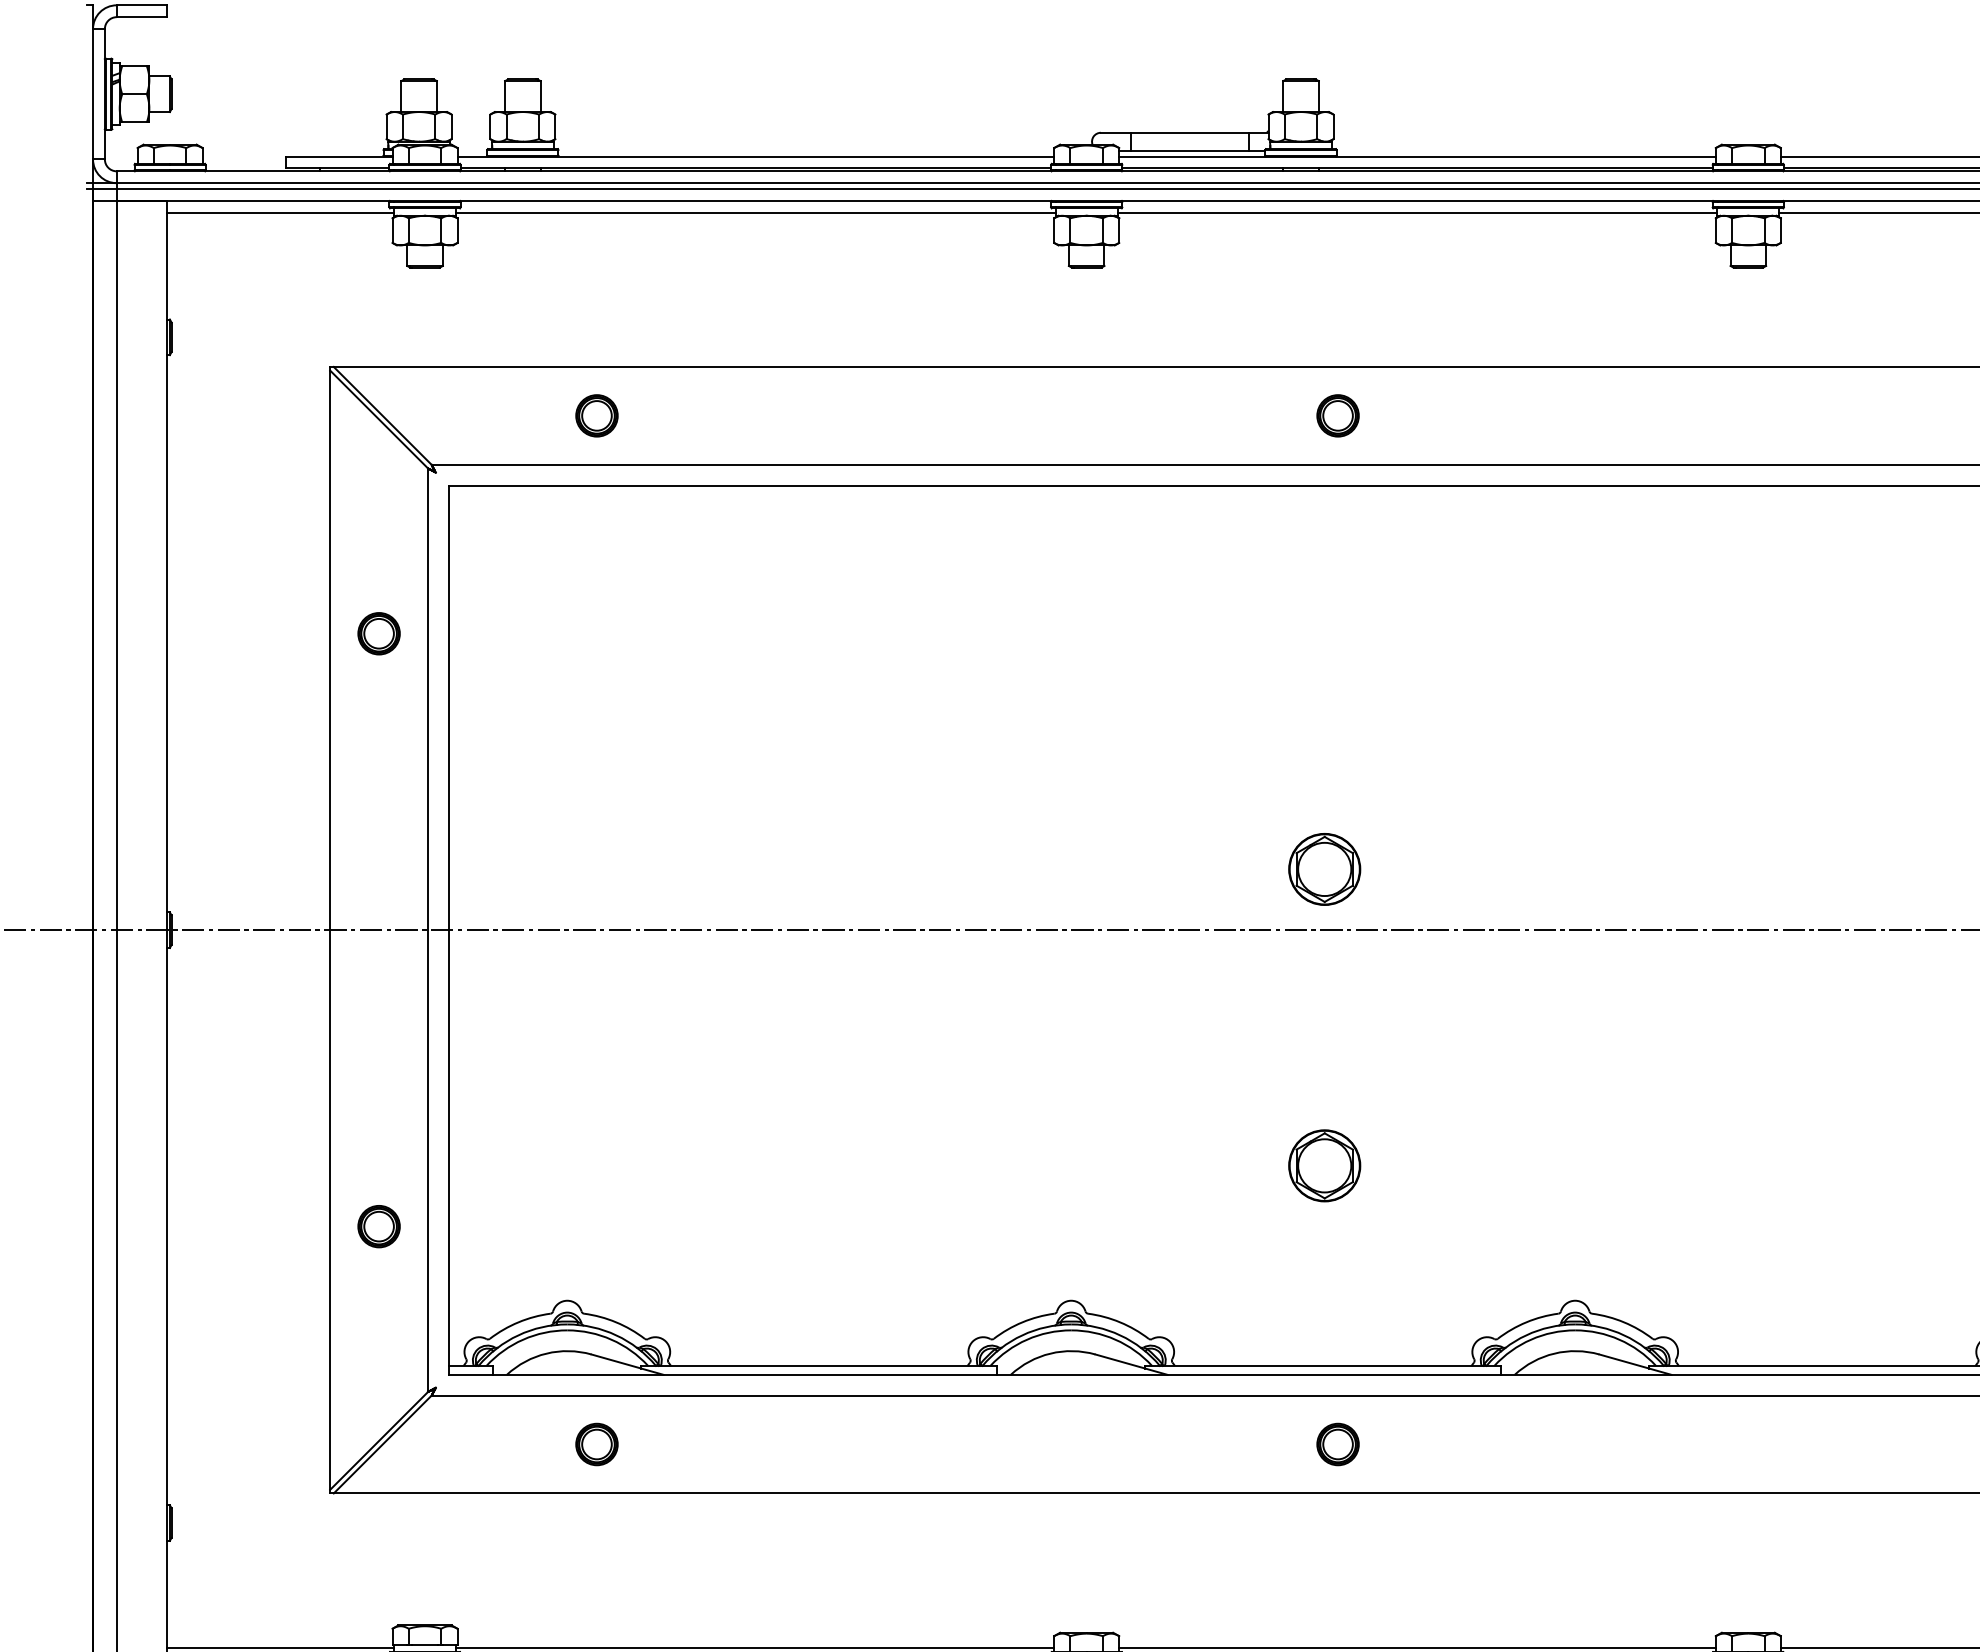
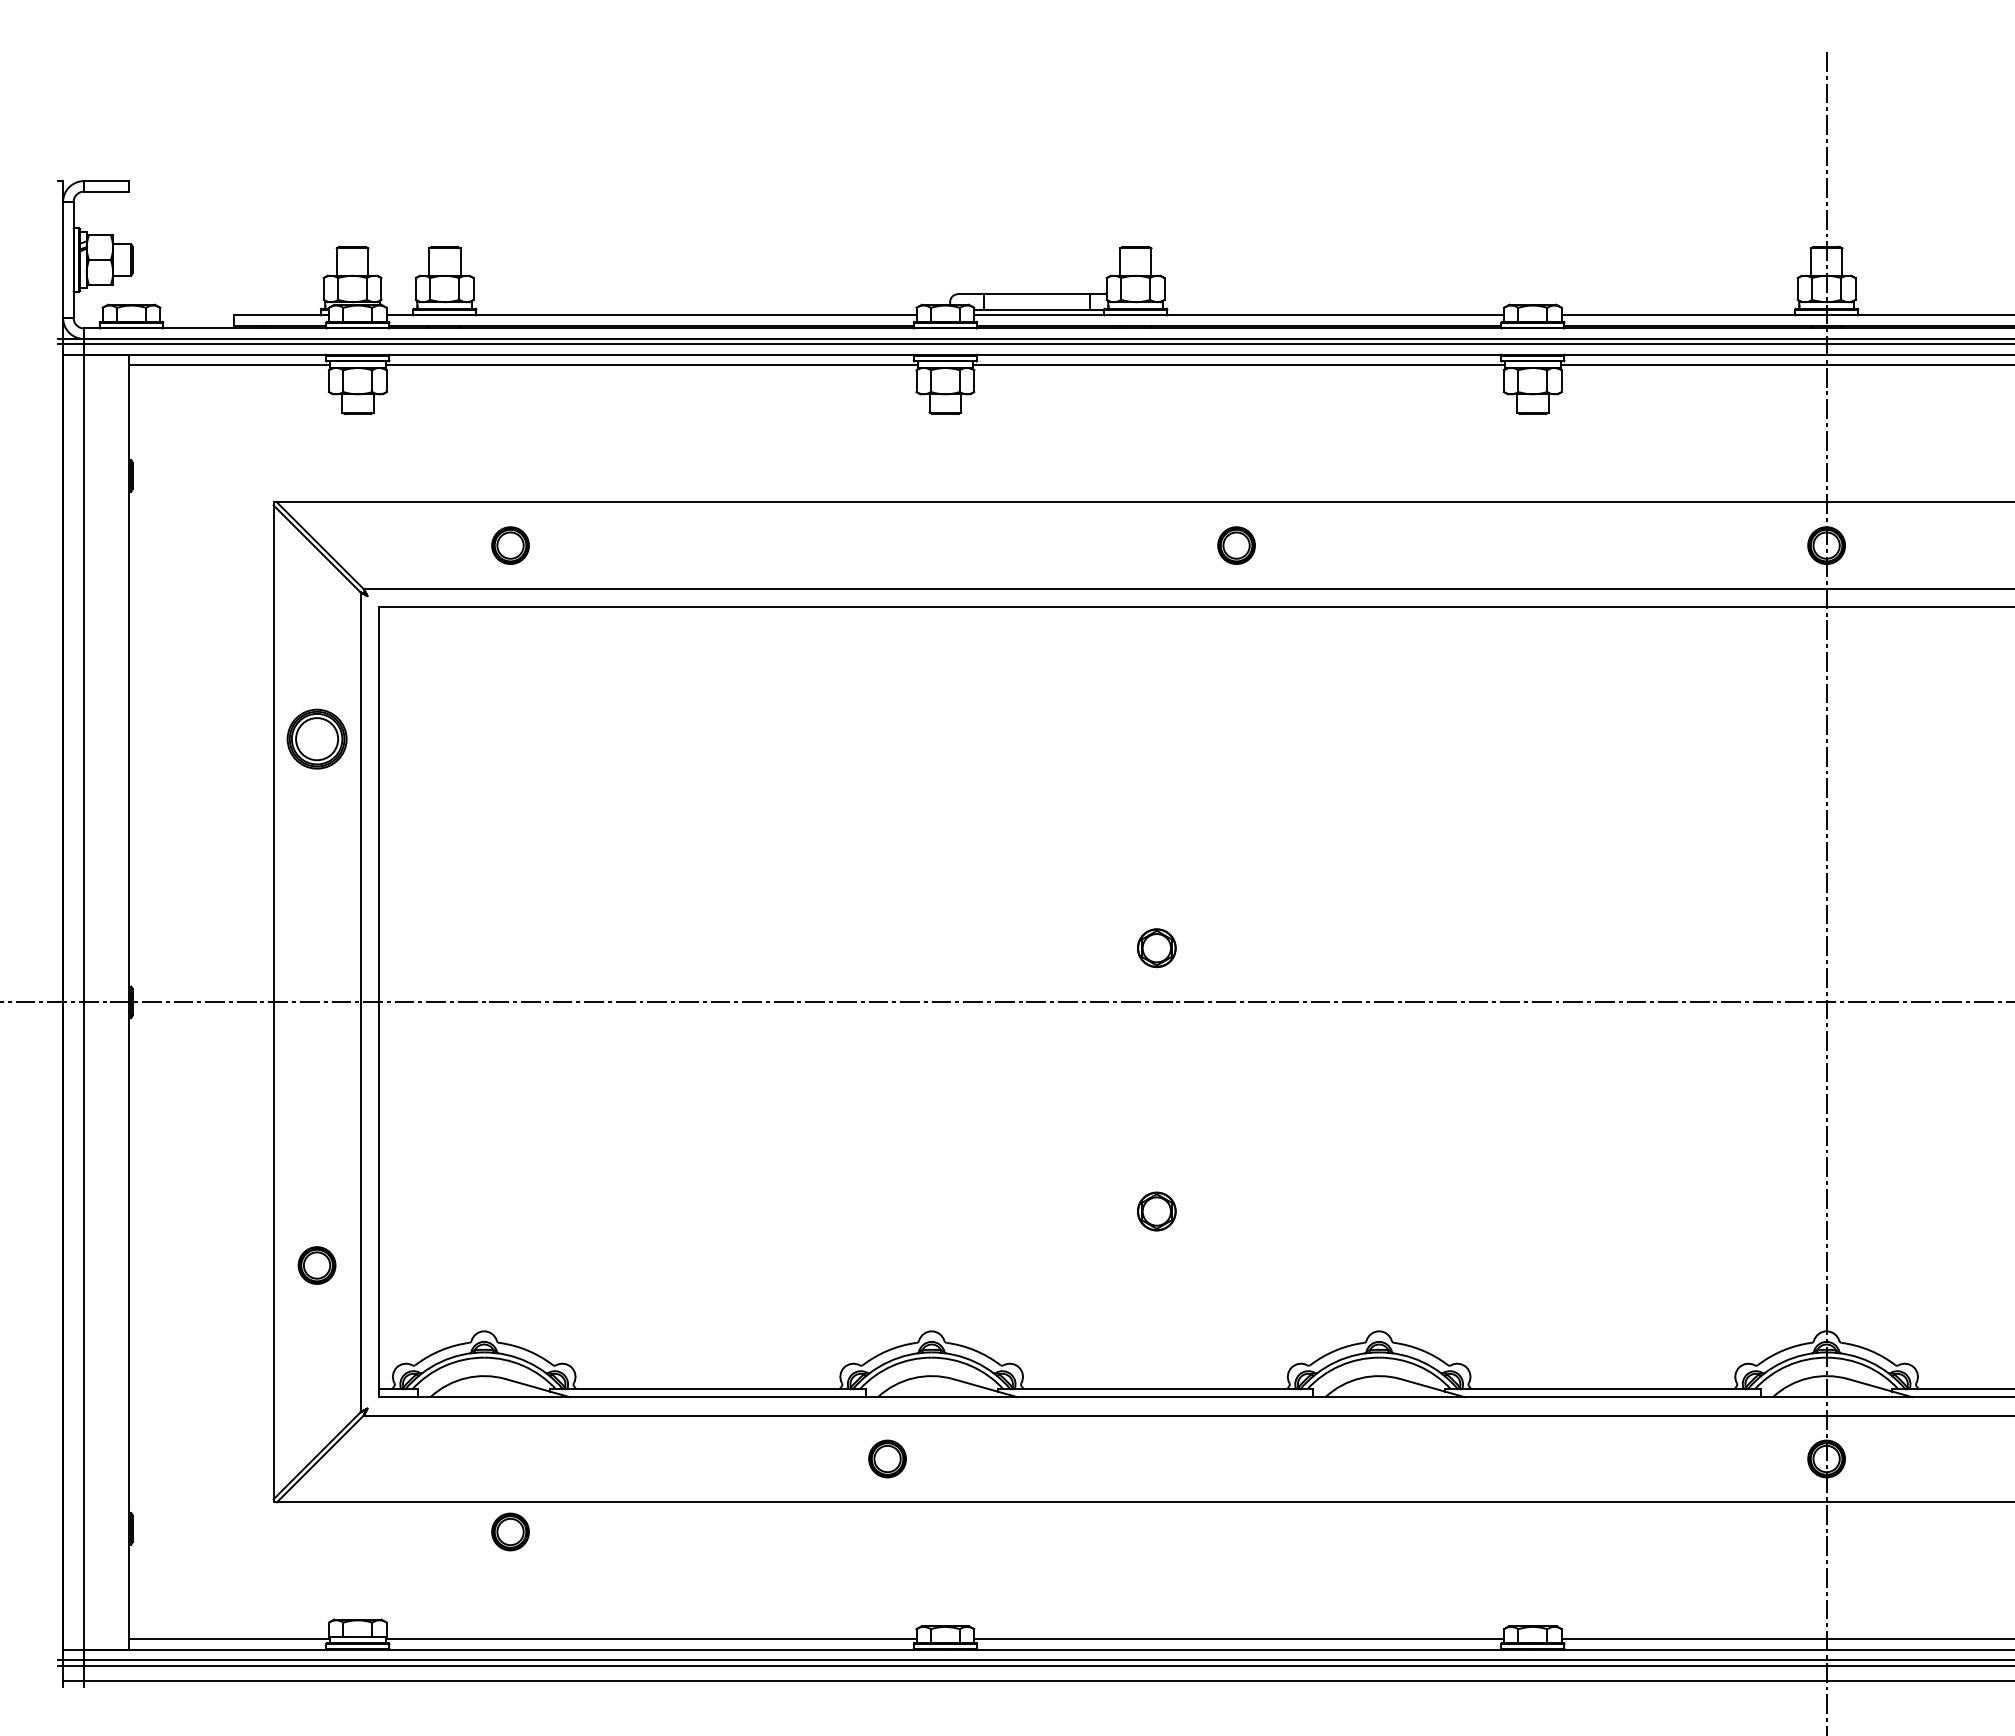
part: (1337, 415) -> (1236, 545), moved
part: (378, 633) -> (316, 738), size x1.6
part: (1324, 868) -> (1156, 947), size x0.6
part: (1324, 1165) -> (1156, 1211), size x0.6
part: (596, 1443) -> (510, 1531), moved
part: (1337, 1443) -> (887, 1458), moved

